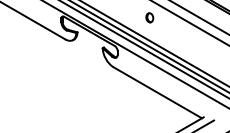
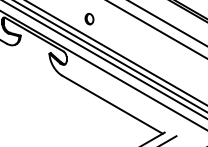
part: (149, 17) -> (89, 18), moved

